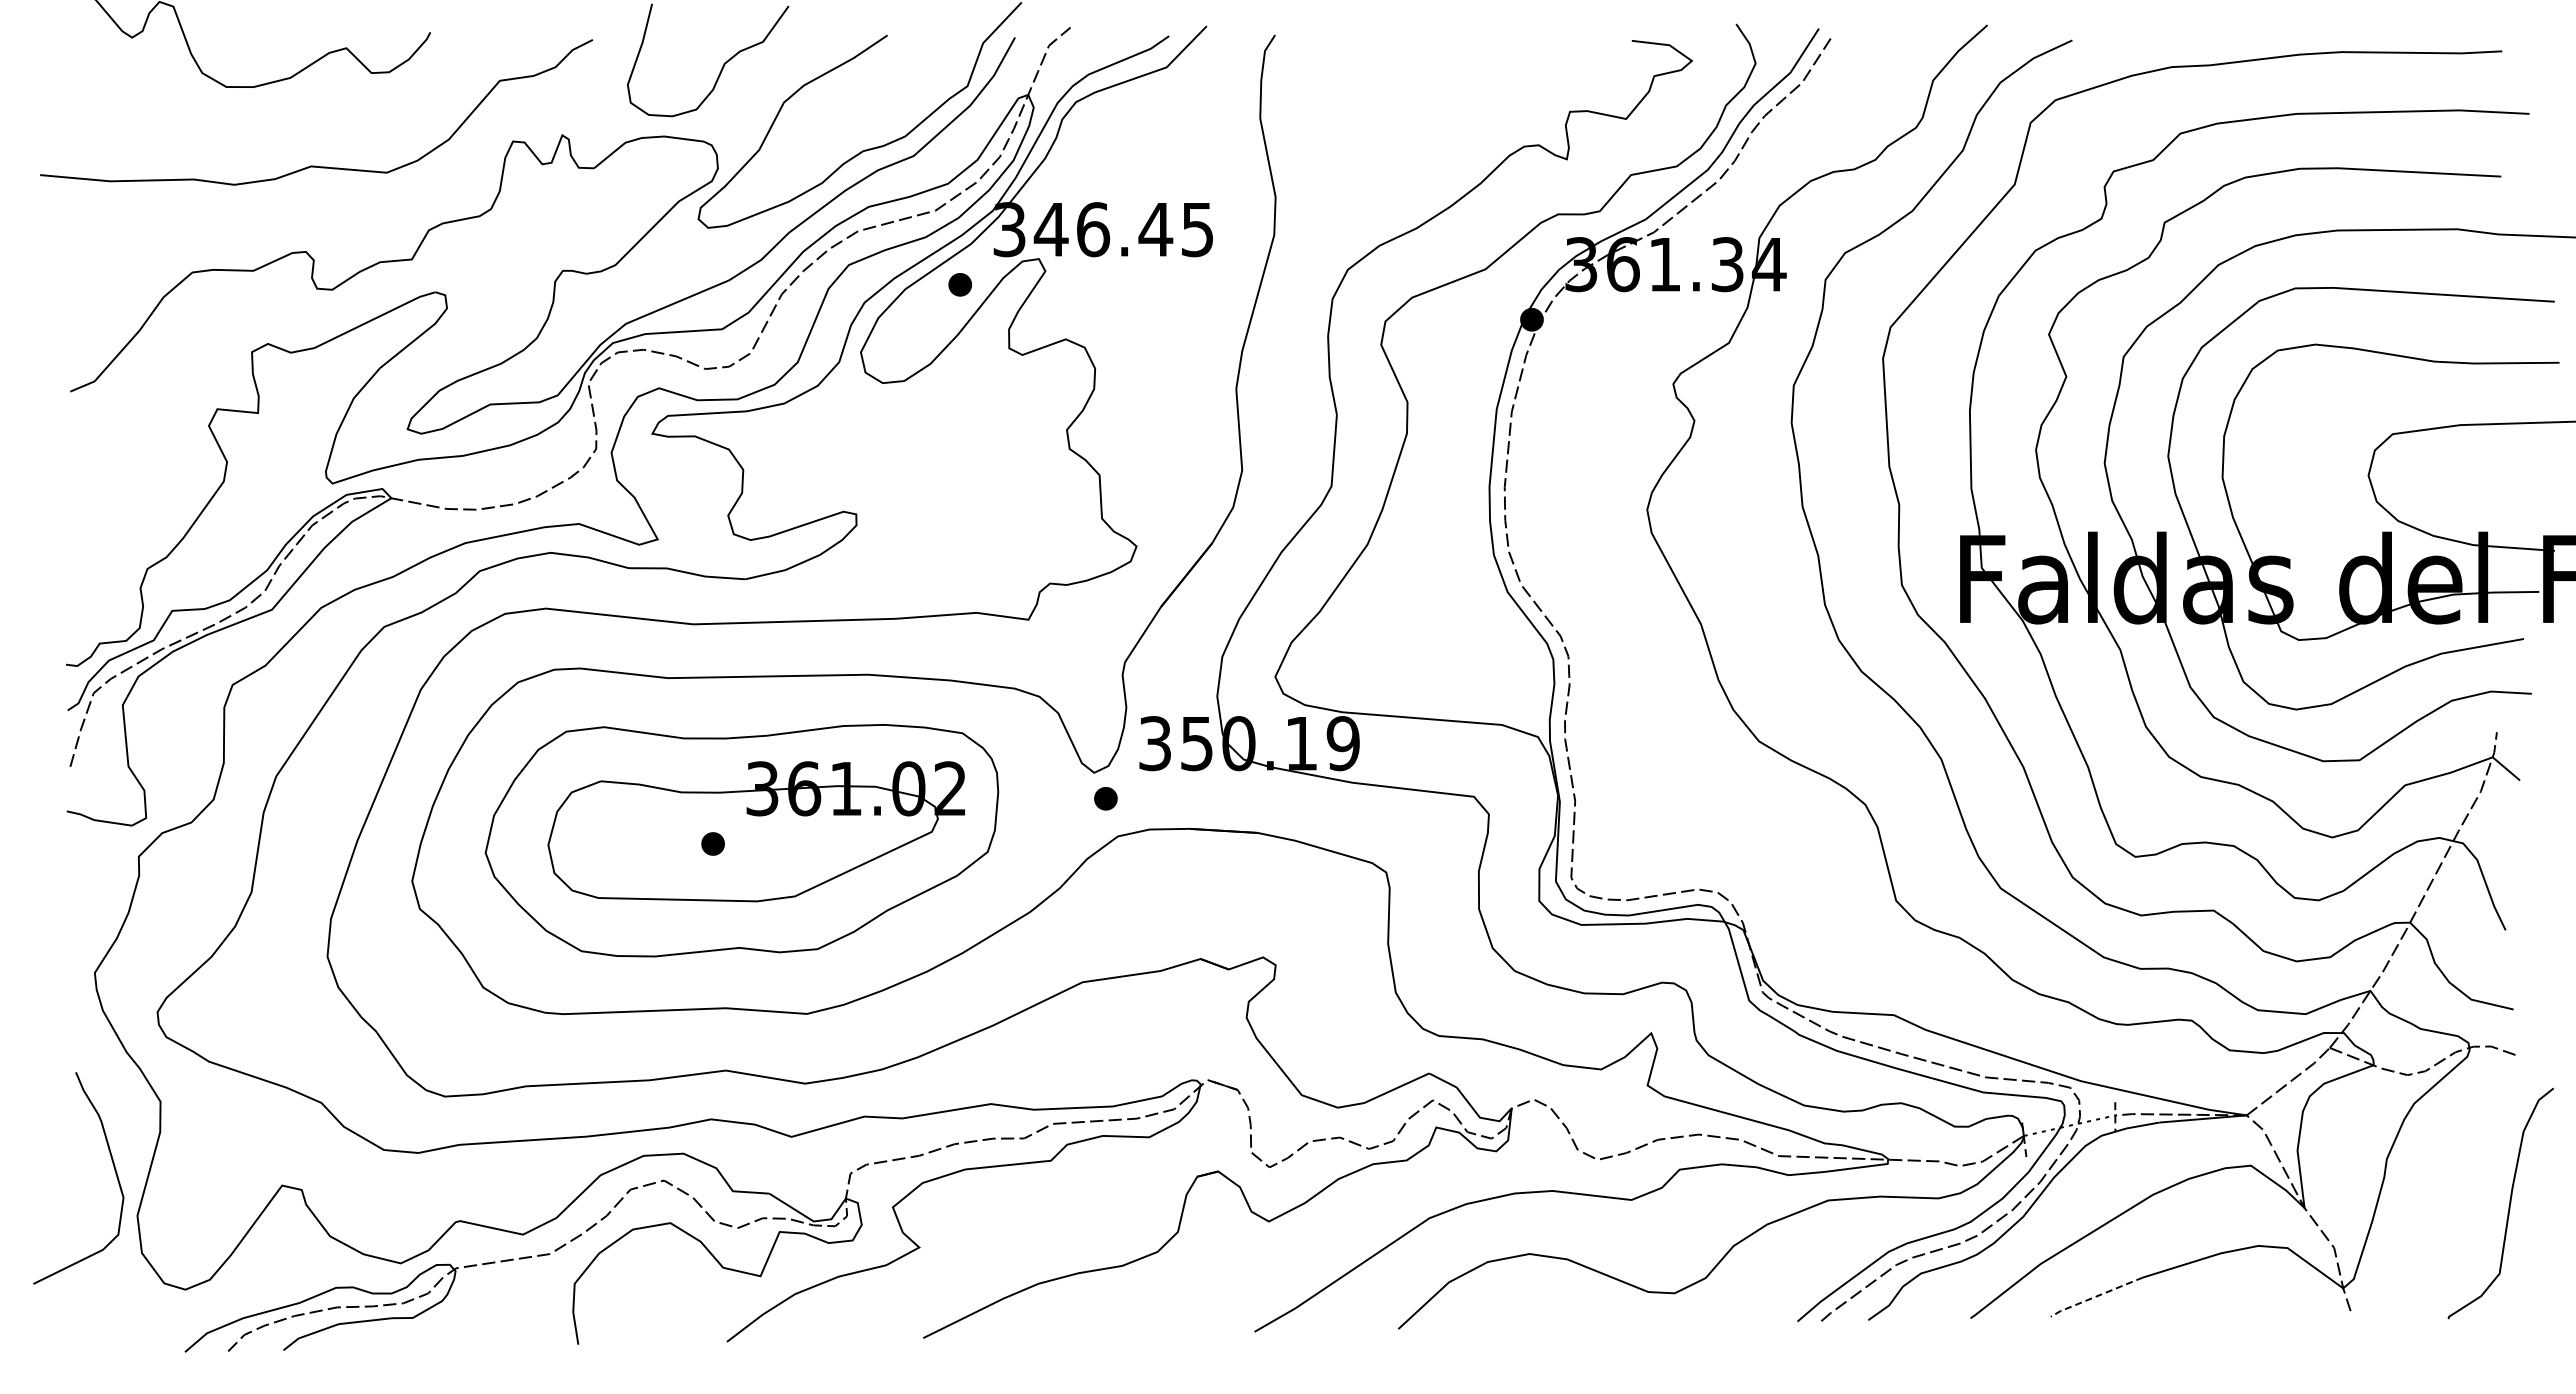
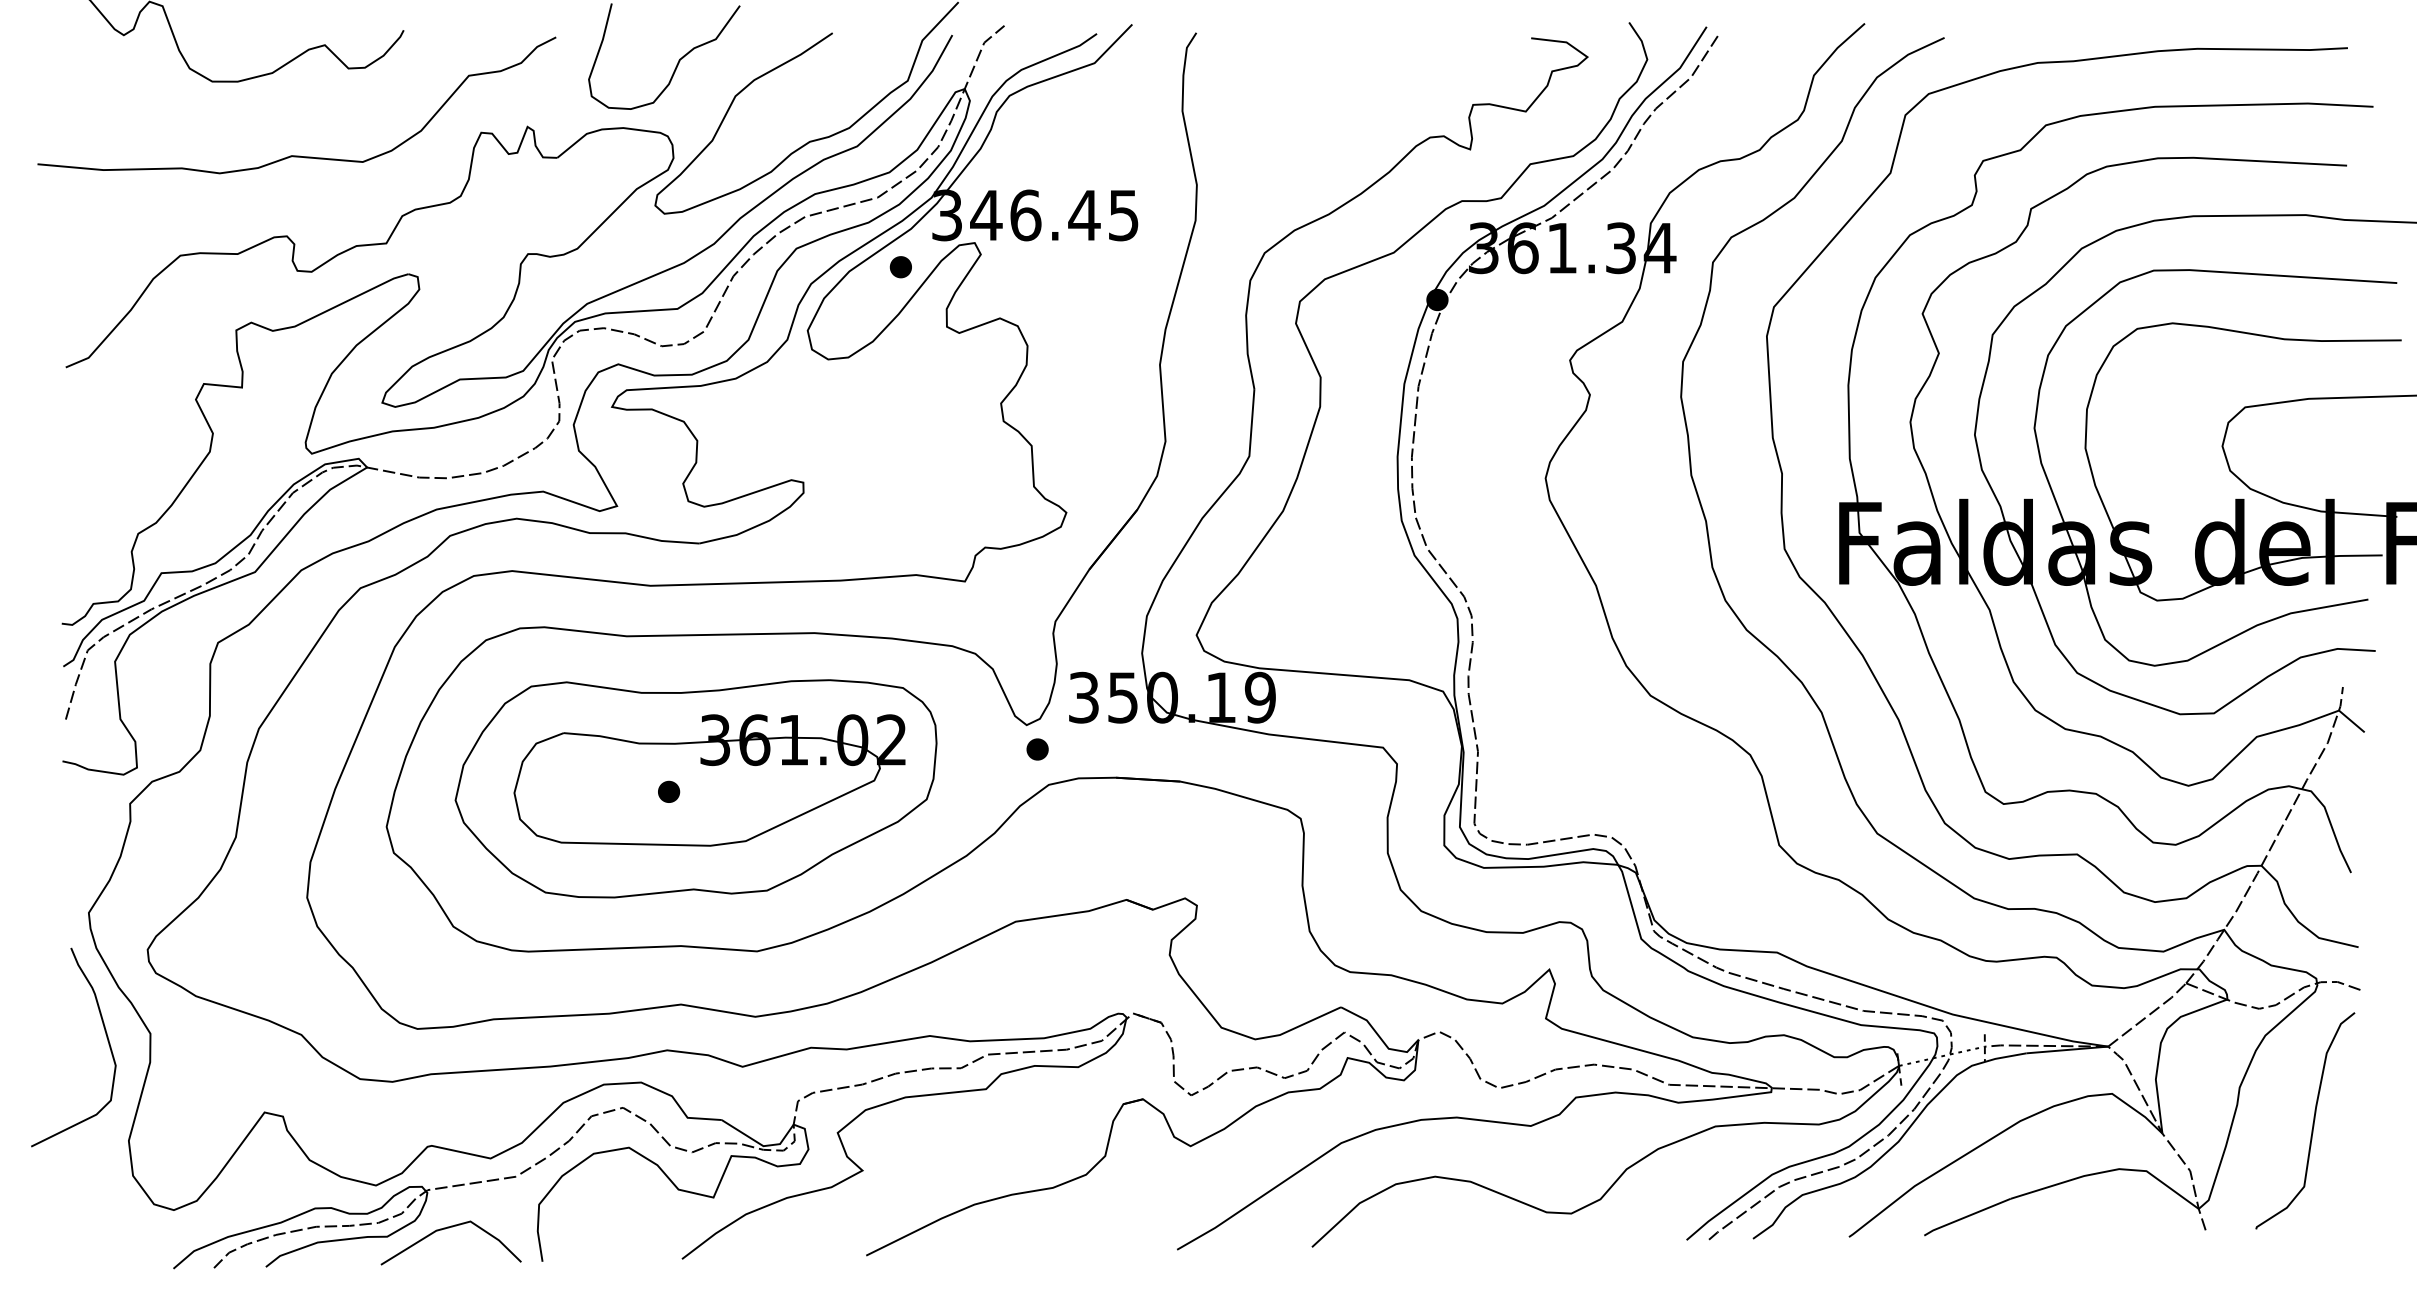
curve: (113, 1167) -> (106, 1037), moved
curve: (2508, 1206) -> (2312, 1123), moved
line: (2096, 1296) -> (1967, 1216), dashed -> solid
line: (477, 1309) -> (447, 1228), added

